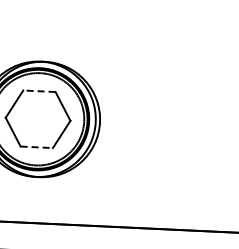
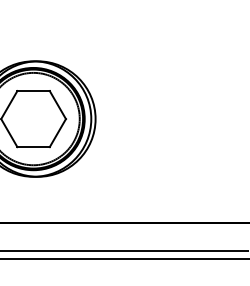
line: (39, 91) -> (33, 91), dashed -> solid
line: (37, 147) -> (34, 147), dashed -> solid

